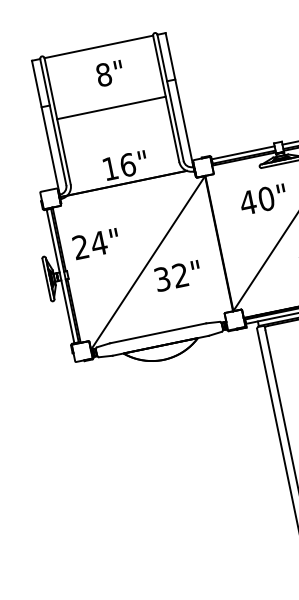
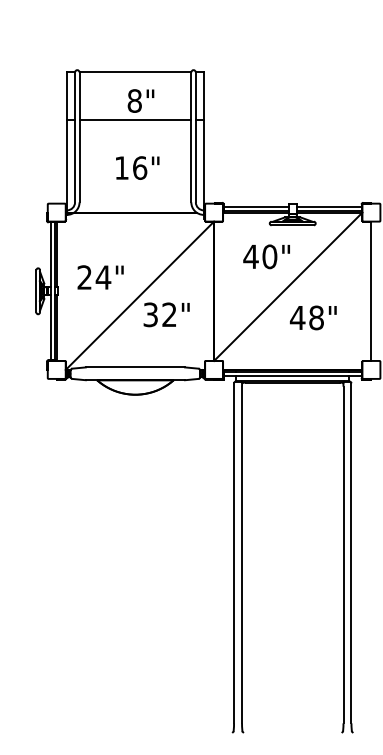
line: (111, 108) -> (135, 120), moved
text: (125, 165) -> (137, 167), moved
text: (96, 244) -> (100, 277), moved

